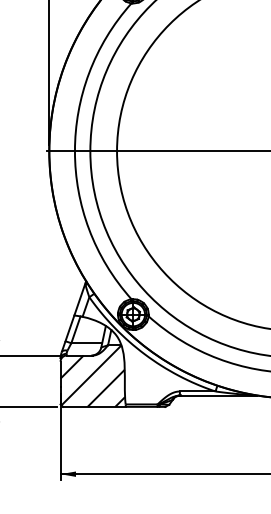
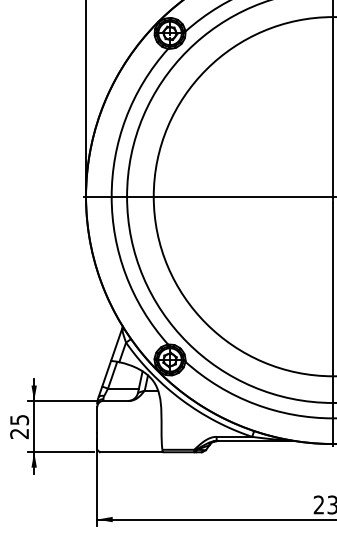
hatch: (92, 376) -> (129, 421), removed

